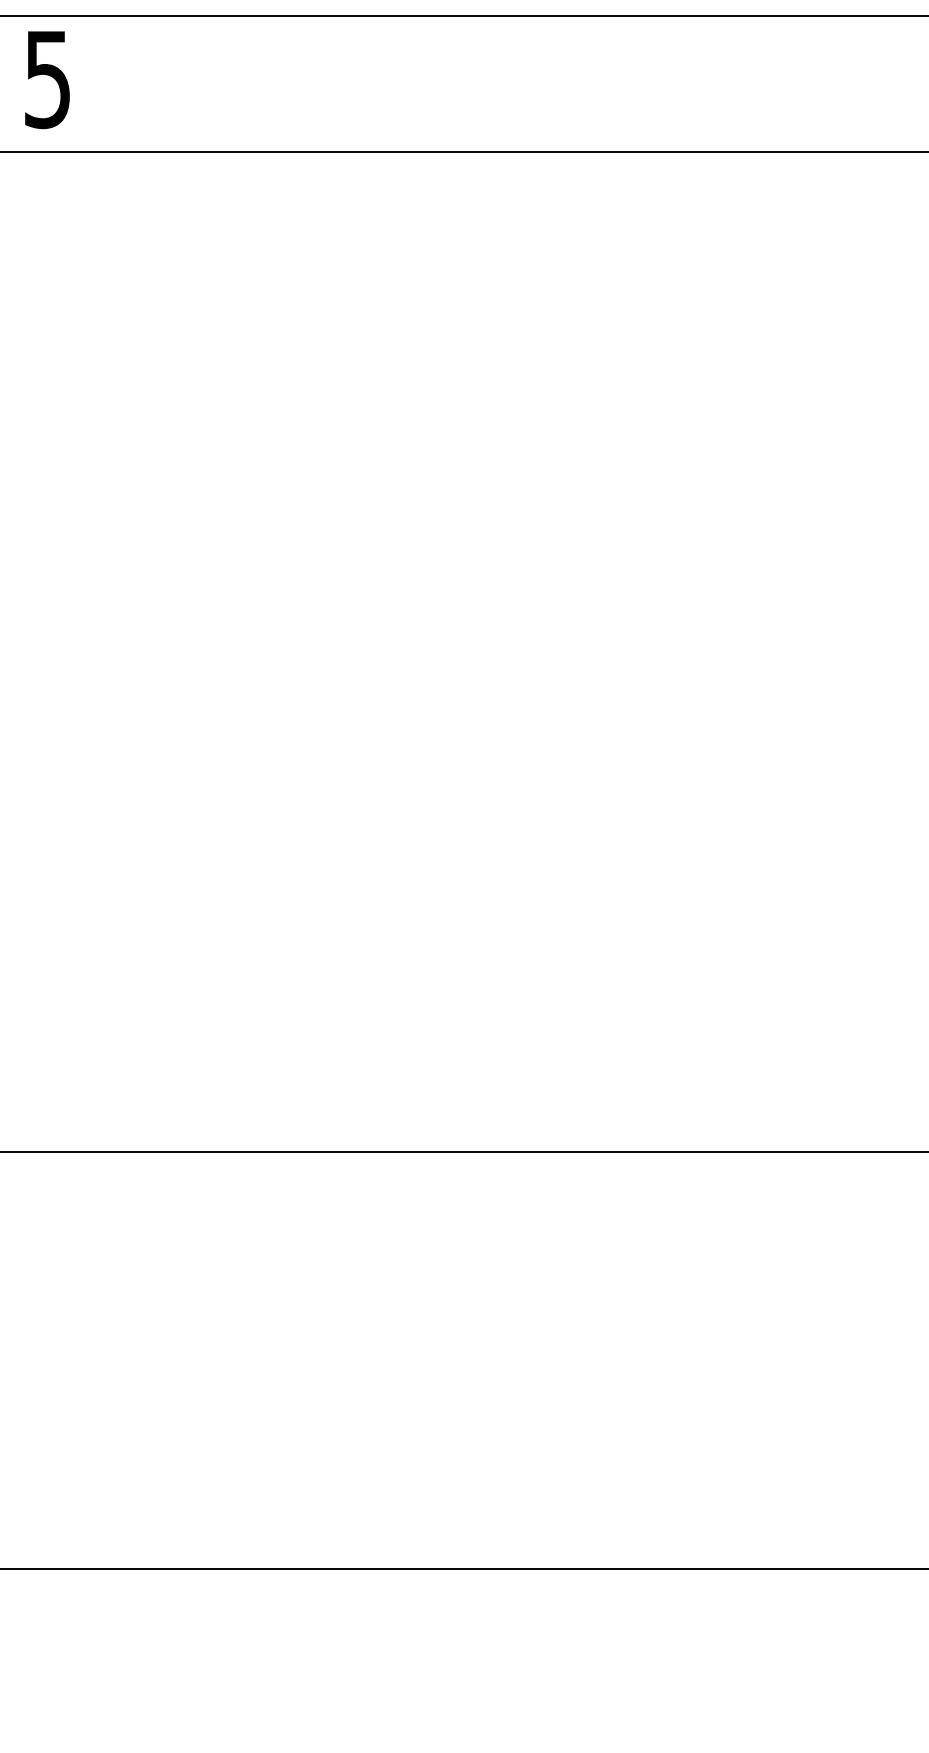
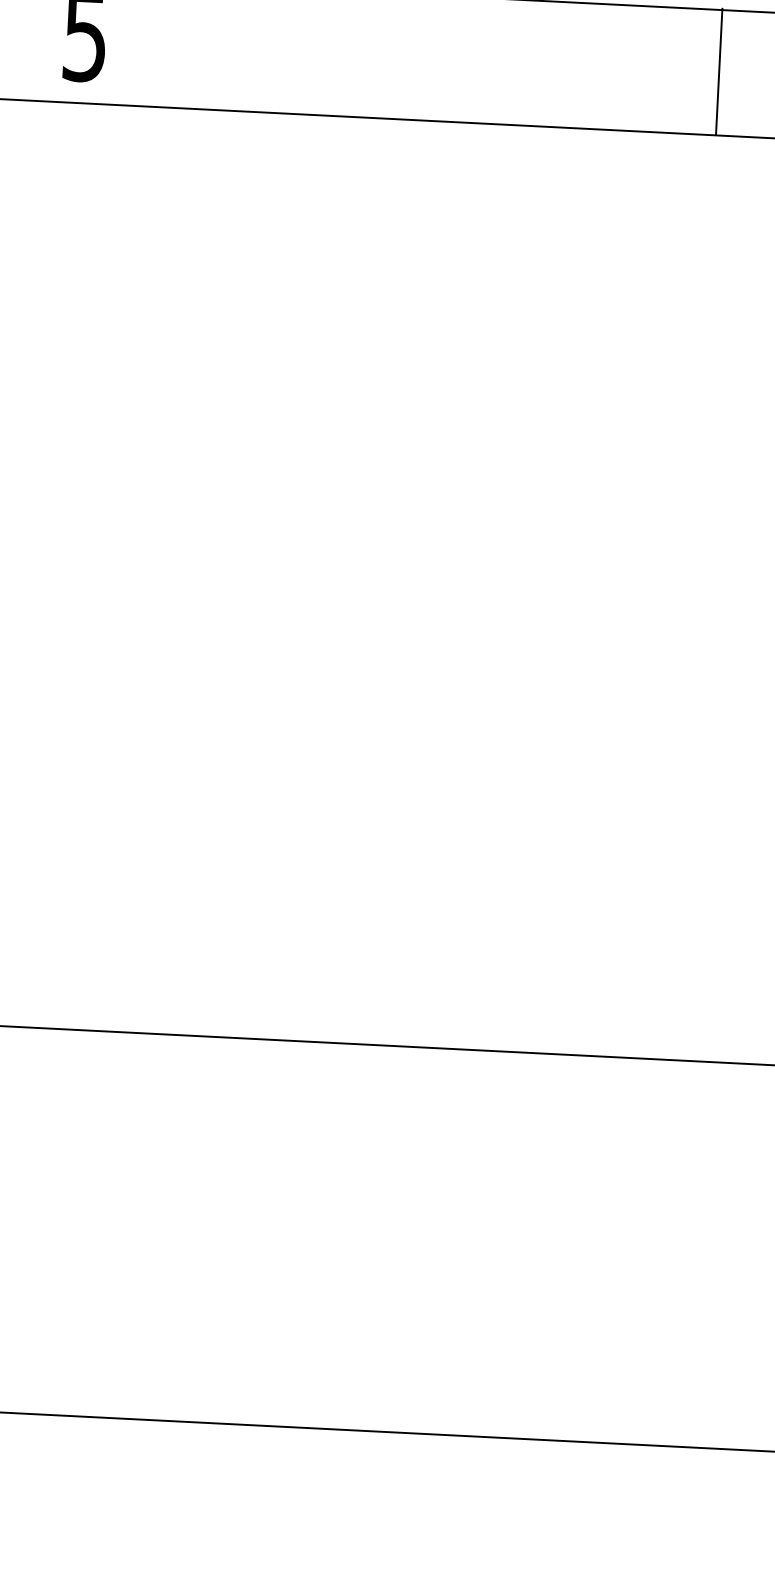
line: (733, 82) -> (718, 71), added

